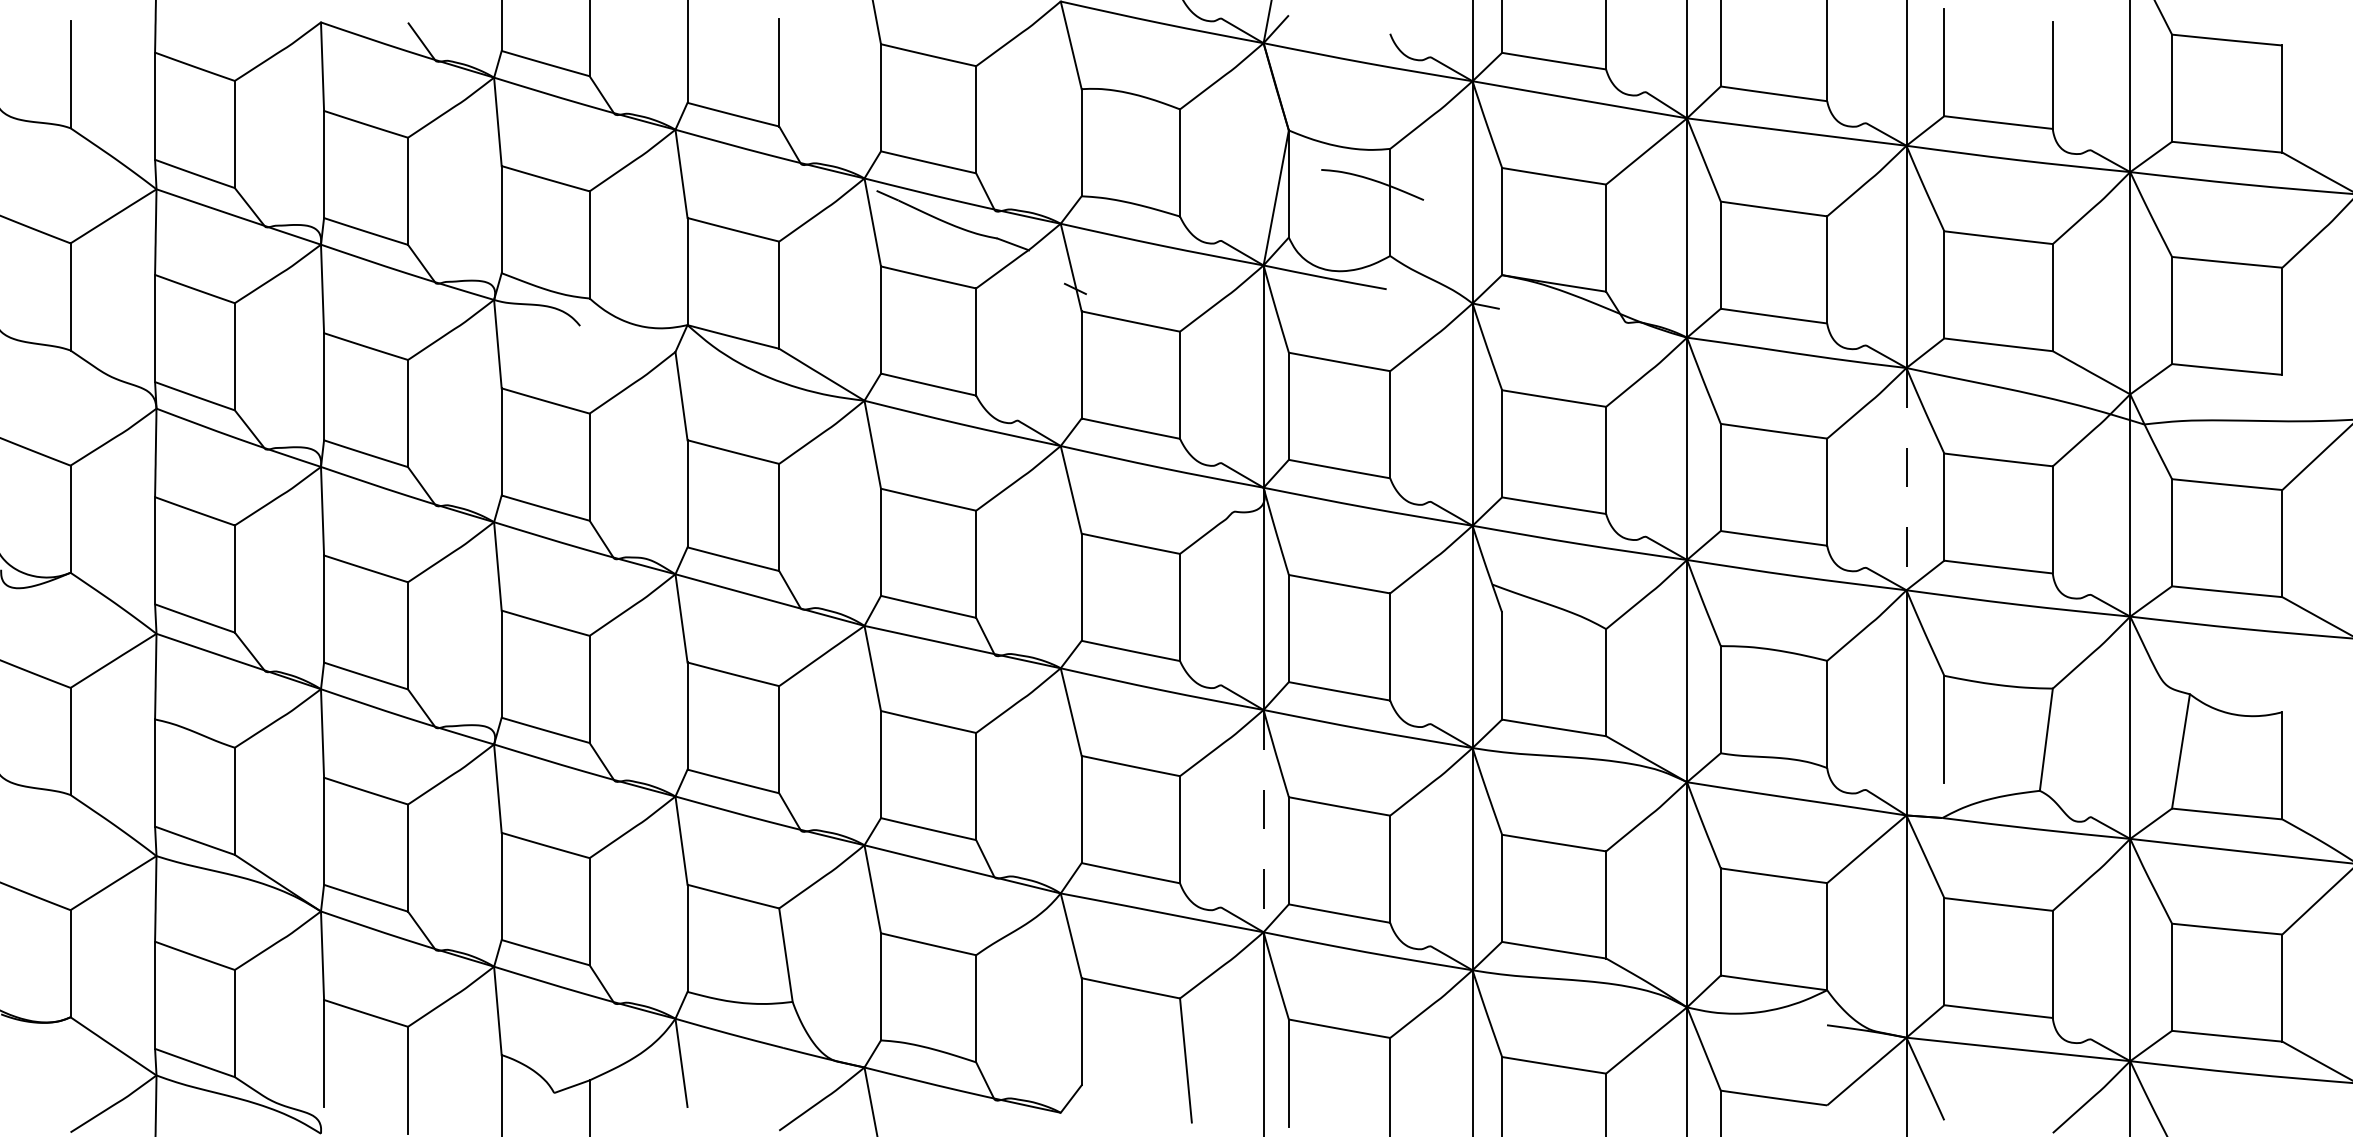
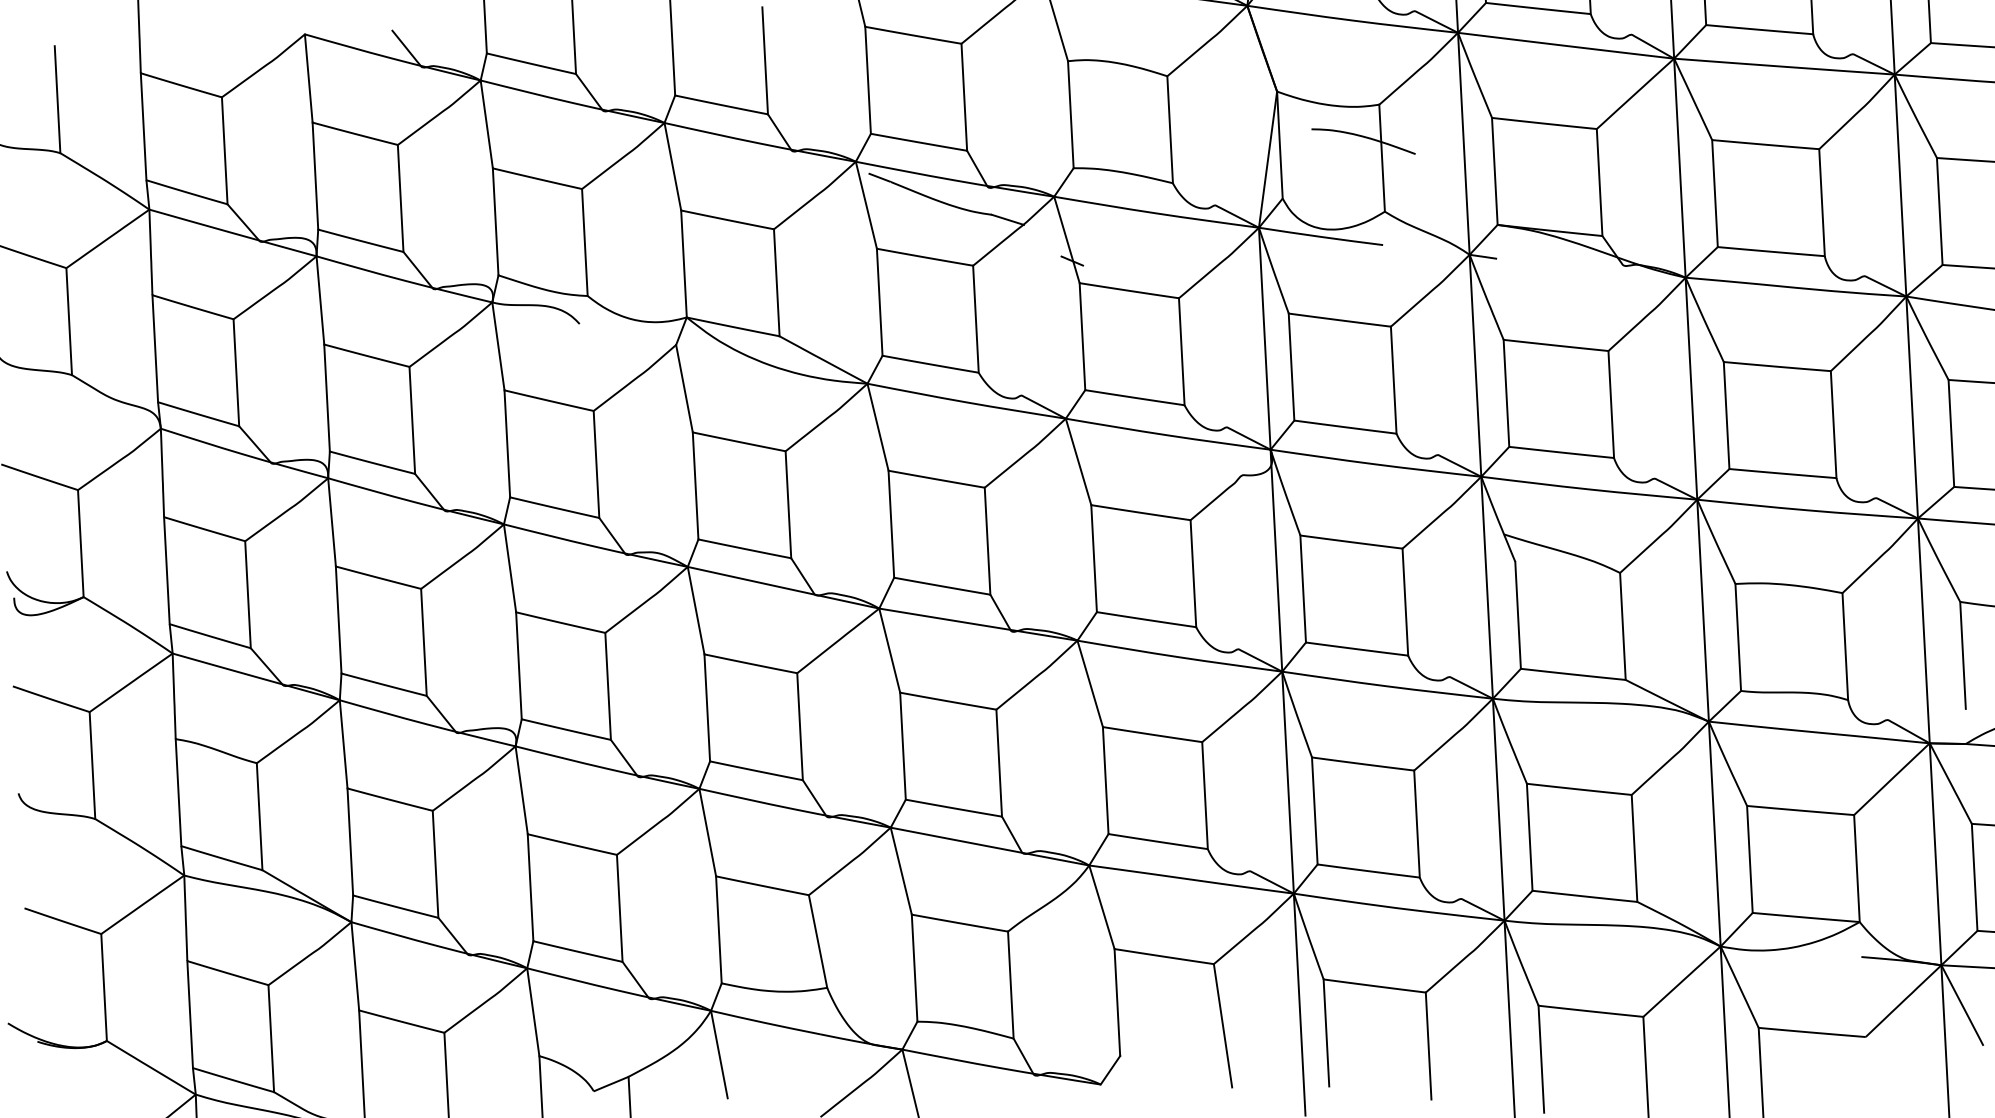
line: (1906, 479) -> (1912, 407), dashed -> solid
line: (1263, 821) -> (1287, 783), dashed -> solid

